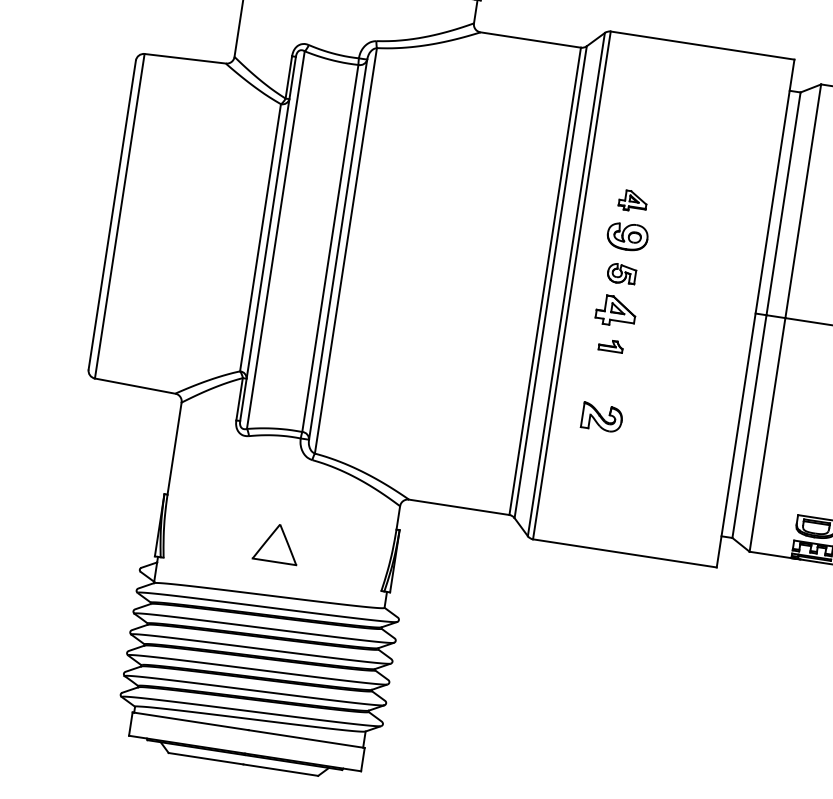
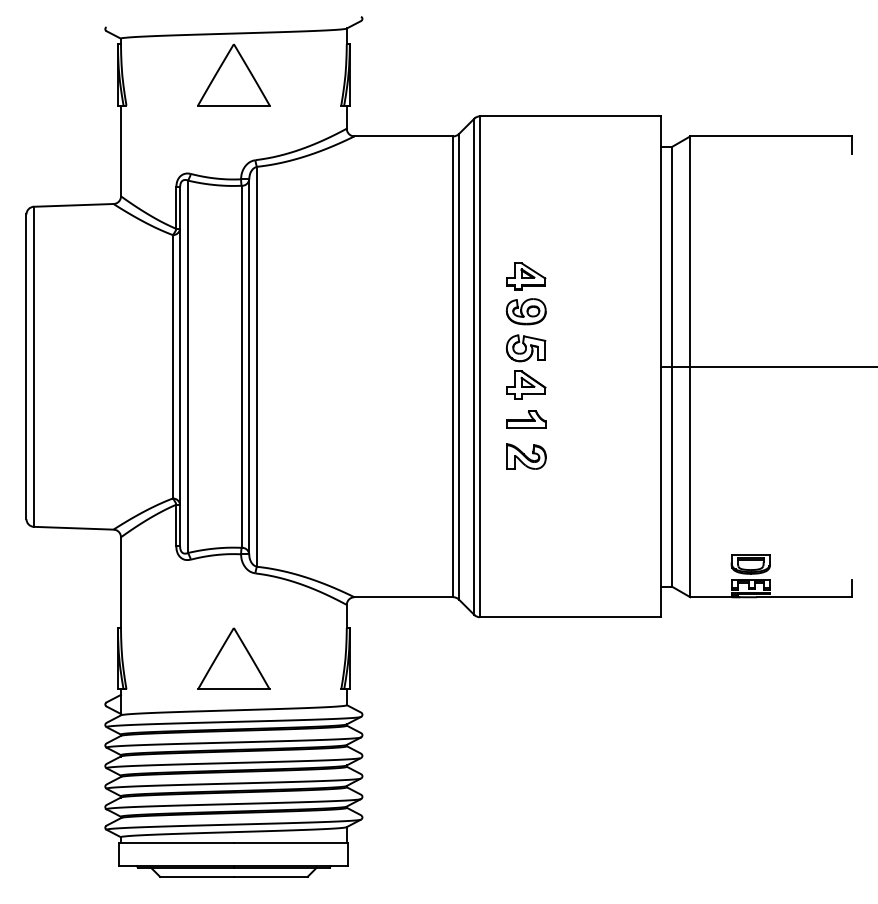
part: (633, 201) -> (526, 276), size x1.43
part: (622, 274) -> (526, 348), size x1.43
part: (611, 346) -> (526, 419), size x1.67
part: (602, 417) -> (526, 456), moved
part: (276, 542) -> (233, 658), size x1.67

